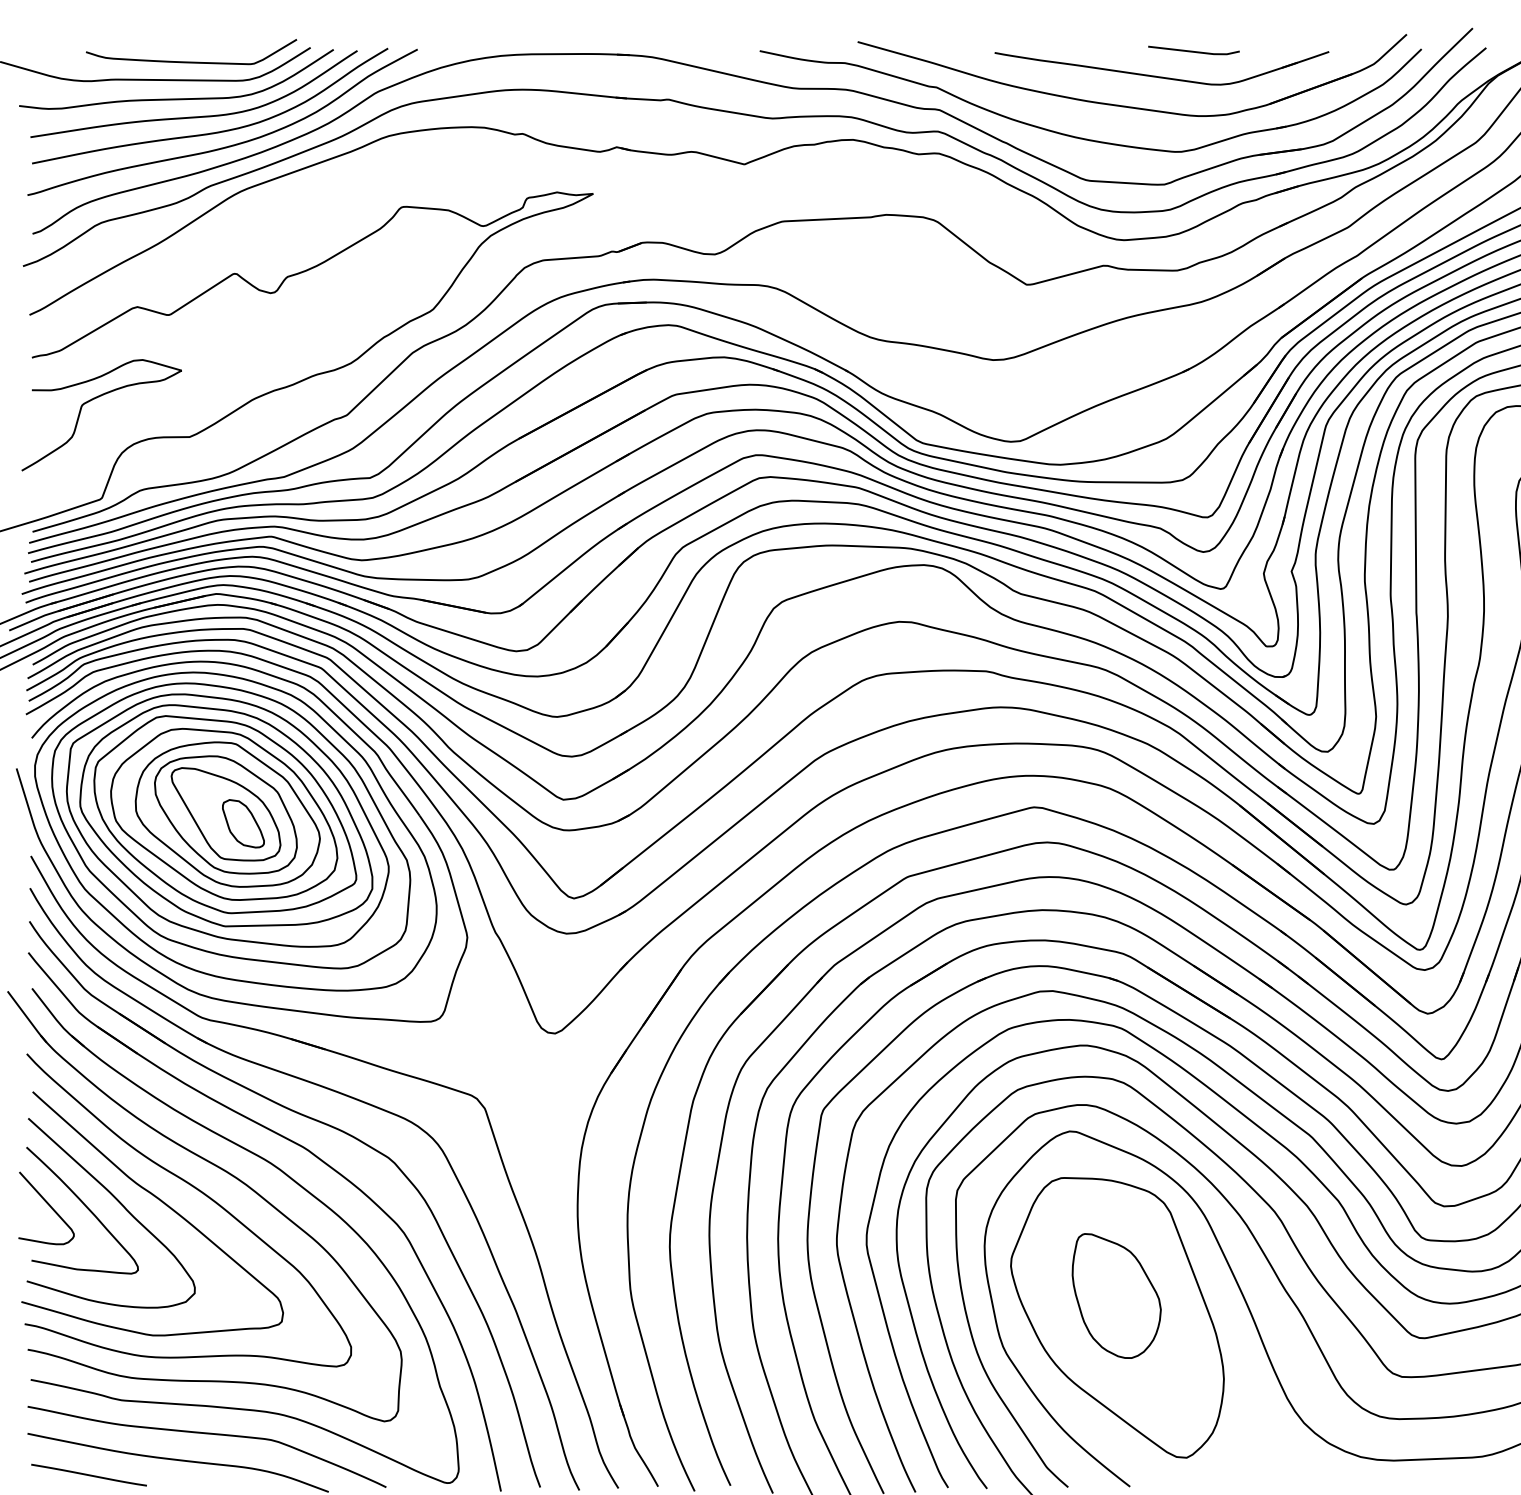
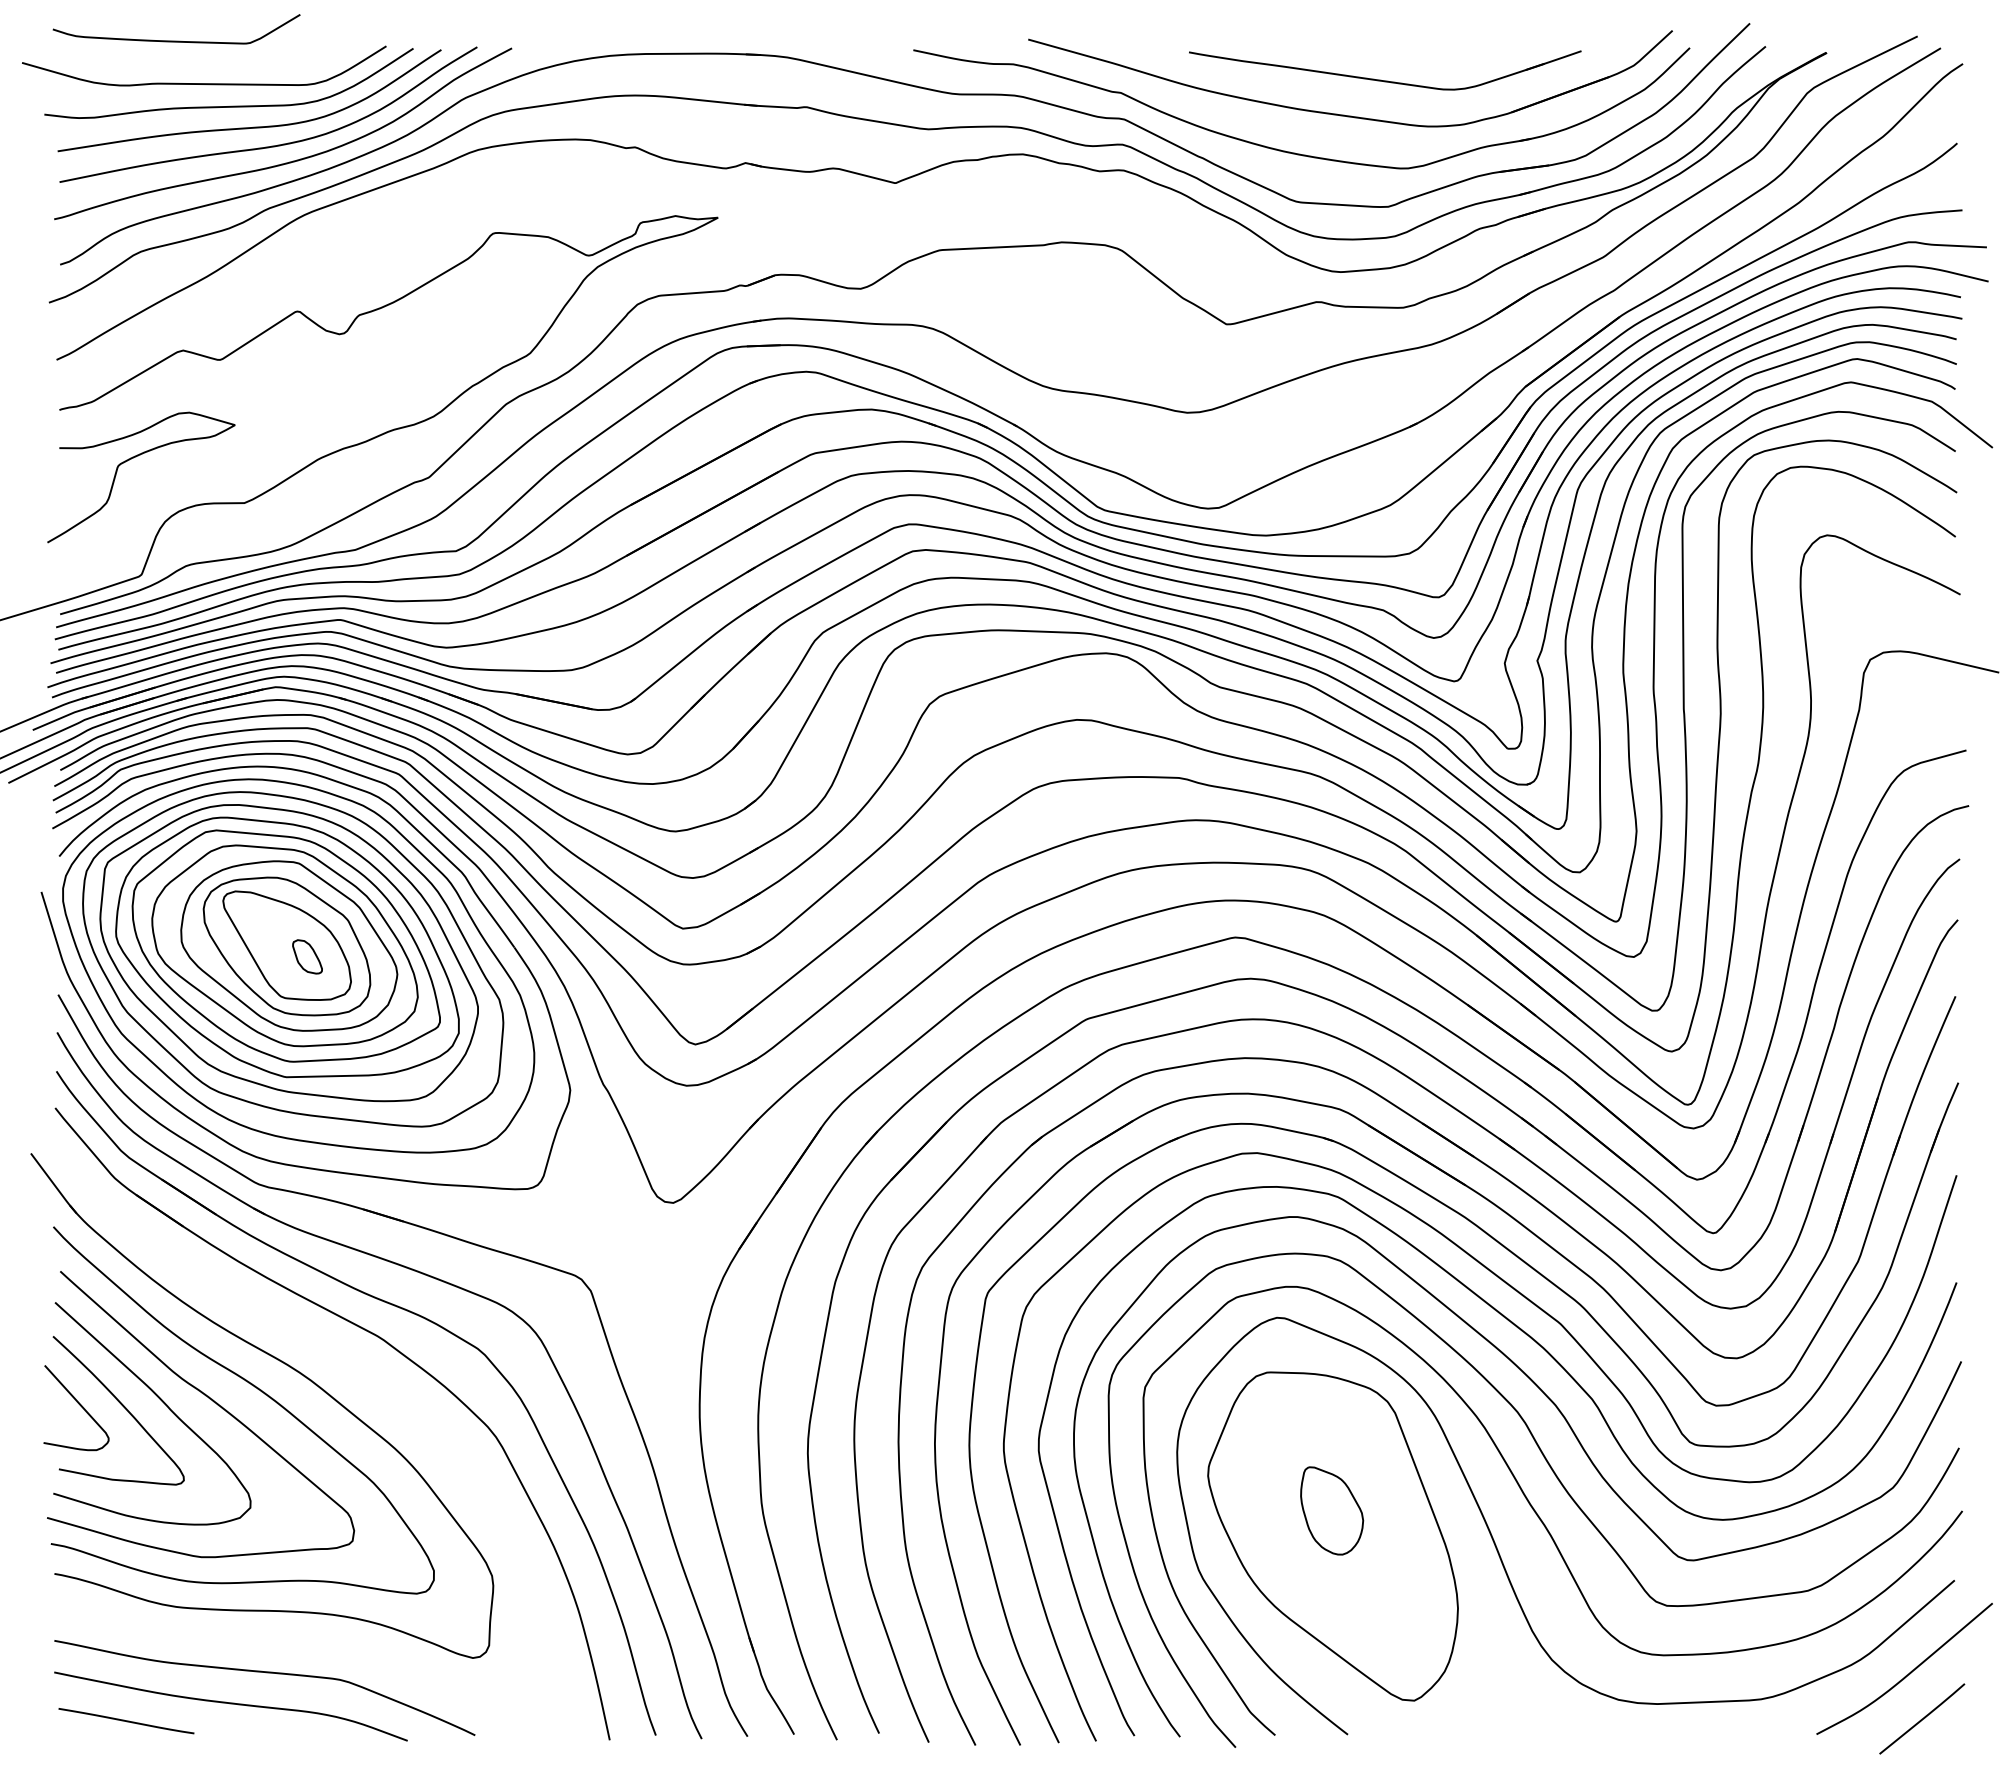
line: (1193, 51) -> (1422, 50), removed
curve: (191, 61) -> (176, 40), moved
part: (243, 823) -> (307, 956), size x0.6
part: (291, 1179) -> (363, 1374), removed
part: (1116, 1295) -> (1331, 1510), size x0.6

